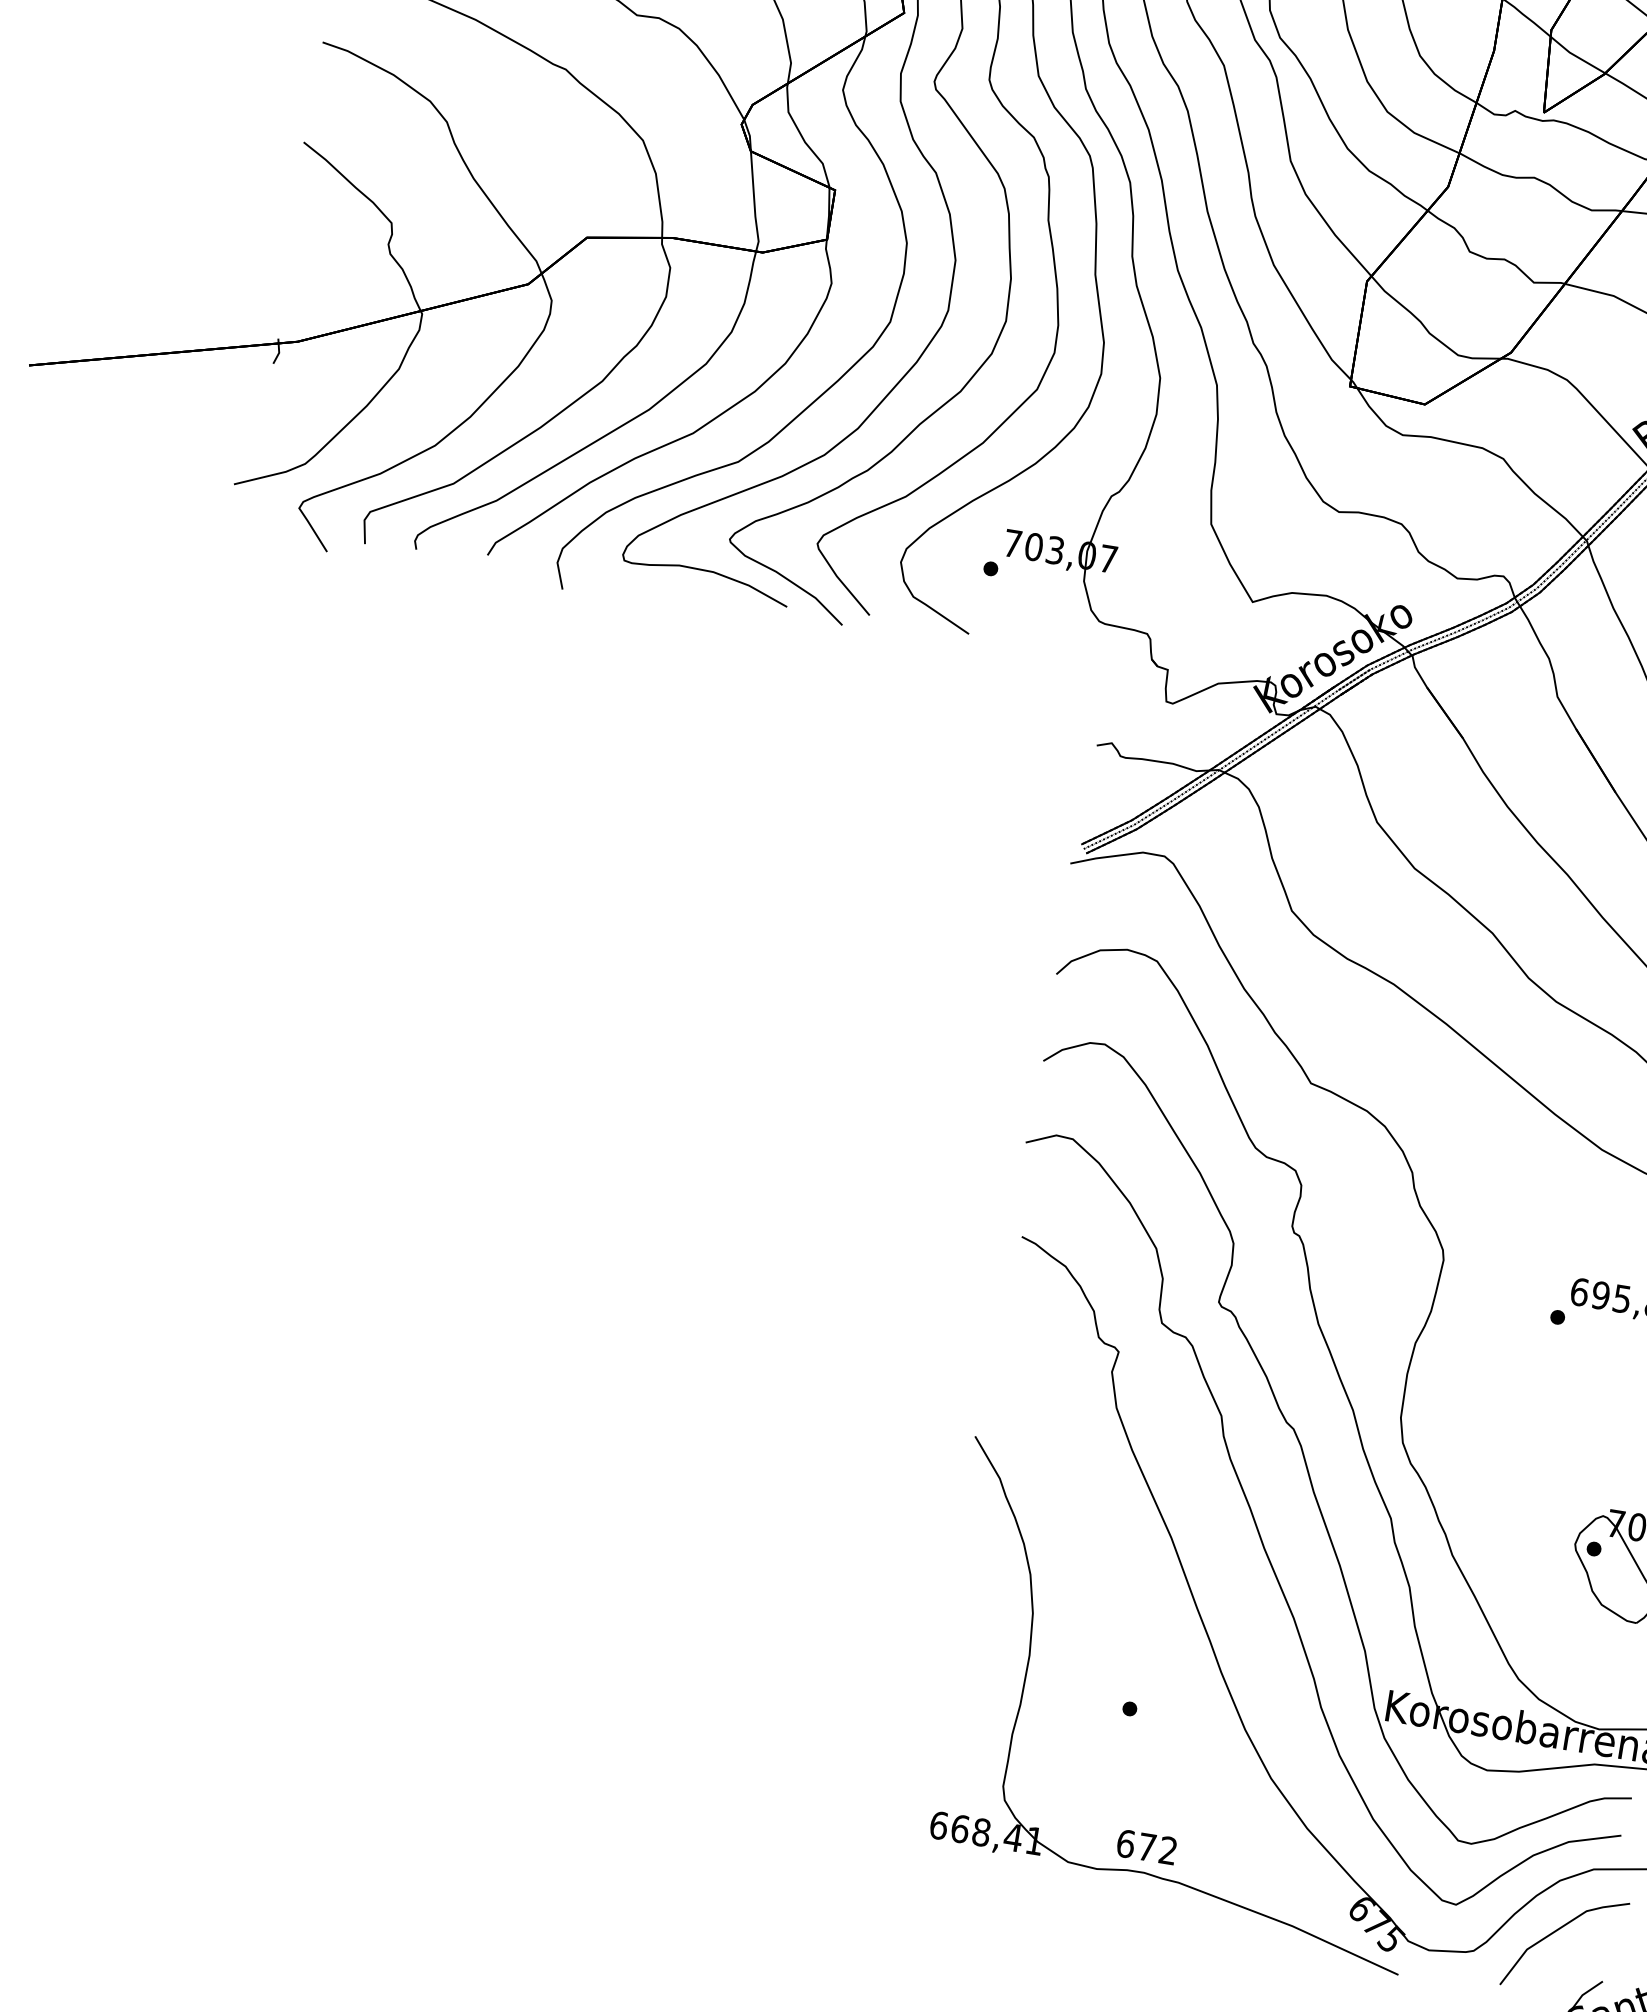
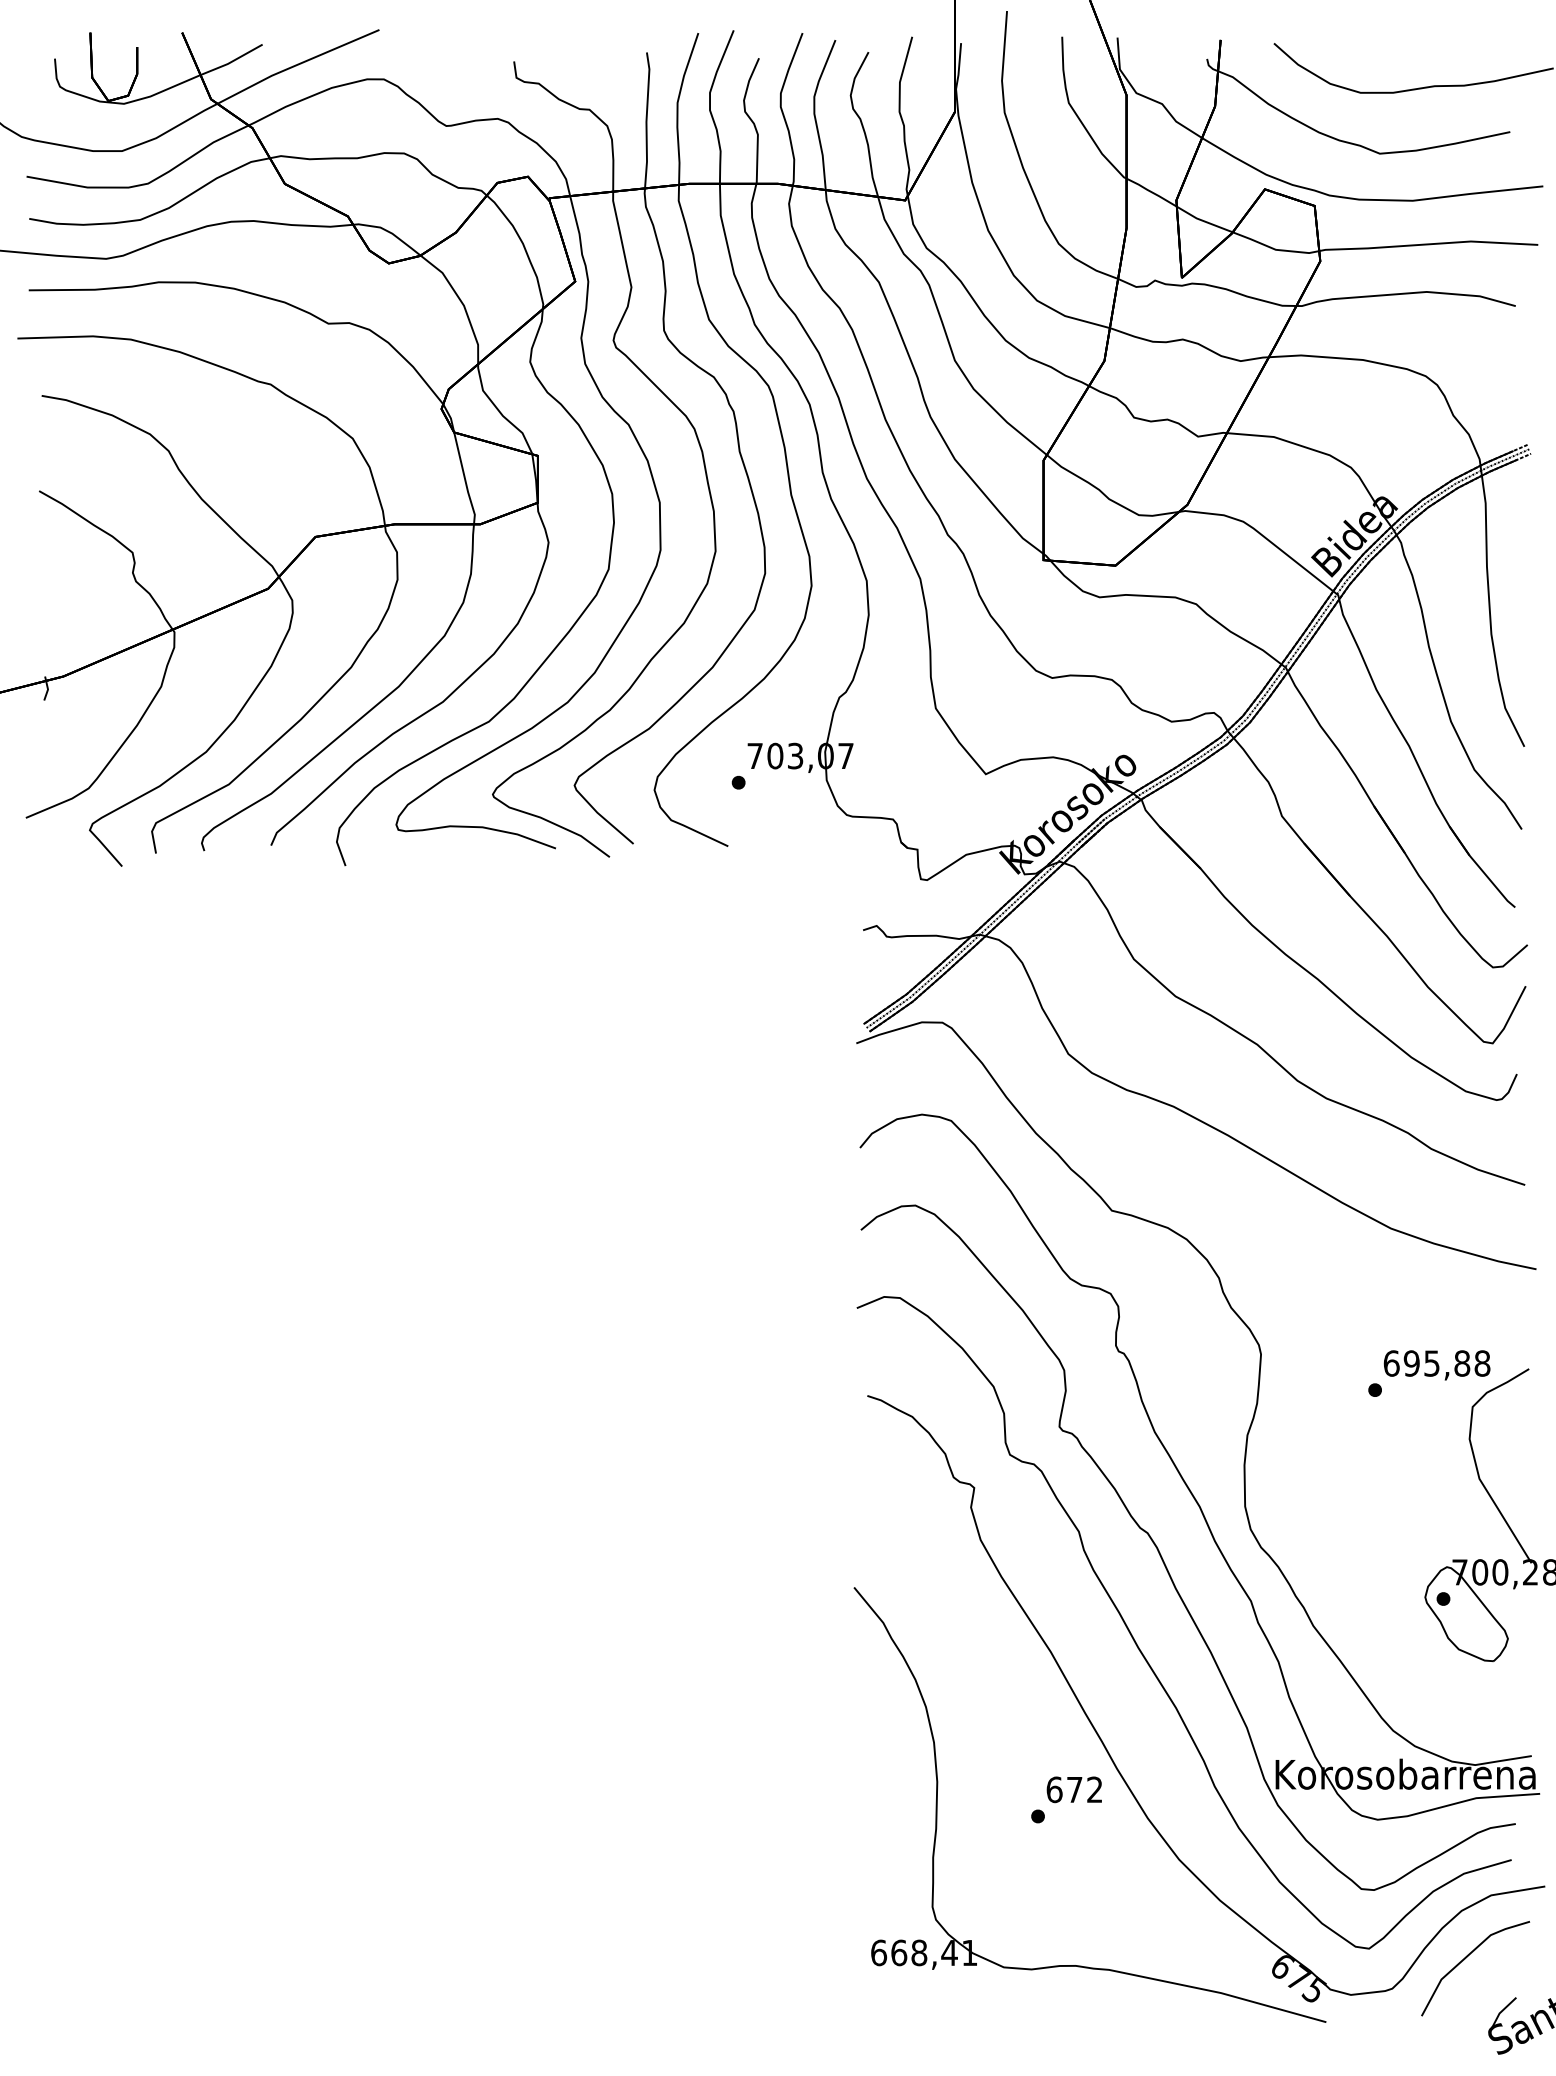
text: (1145, 1846) -> (1073, 1789), moved

